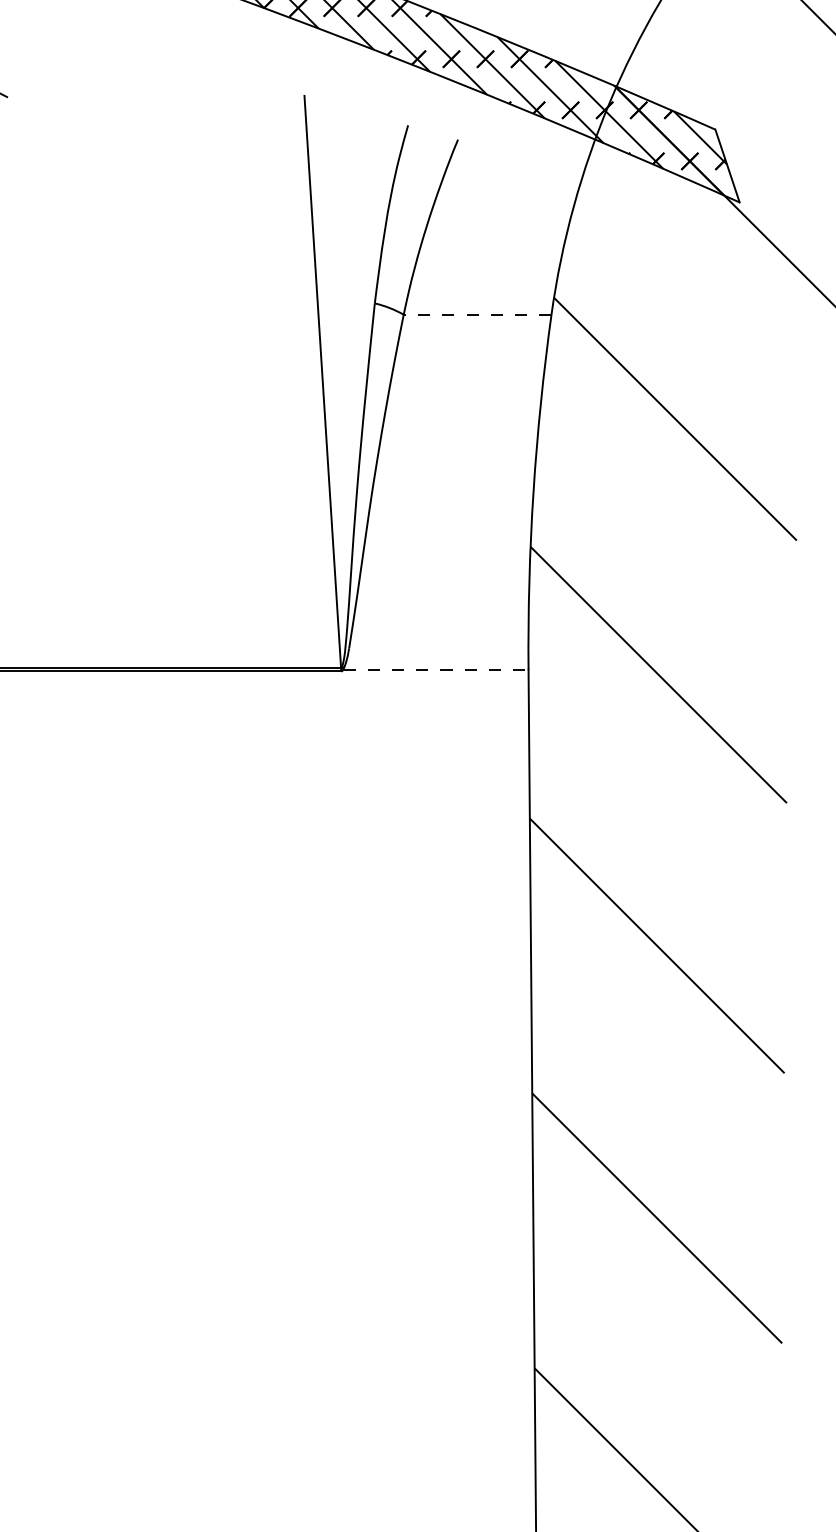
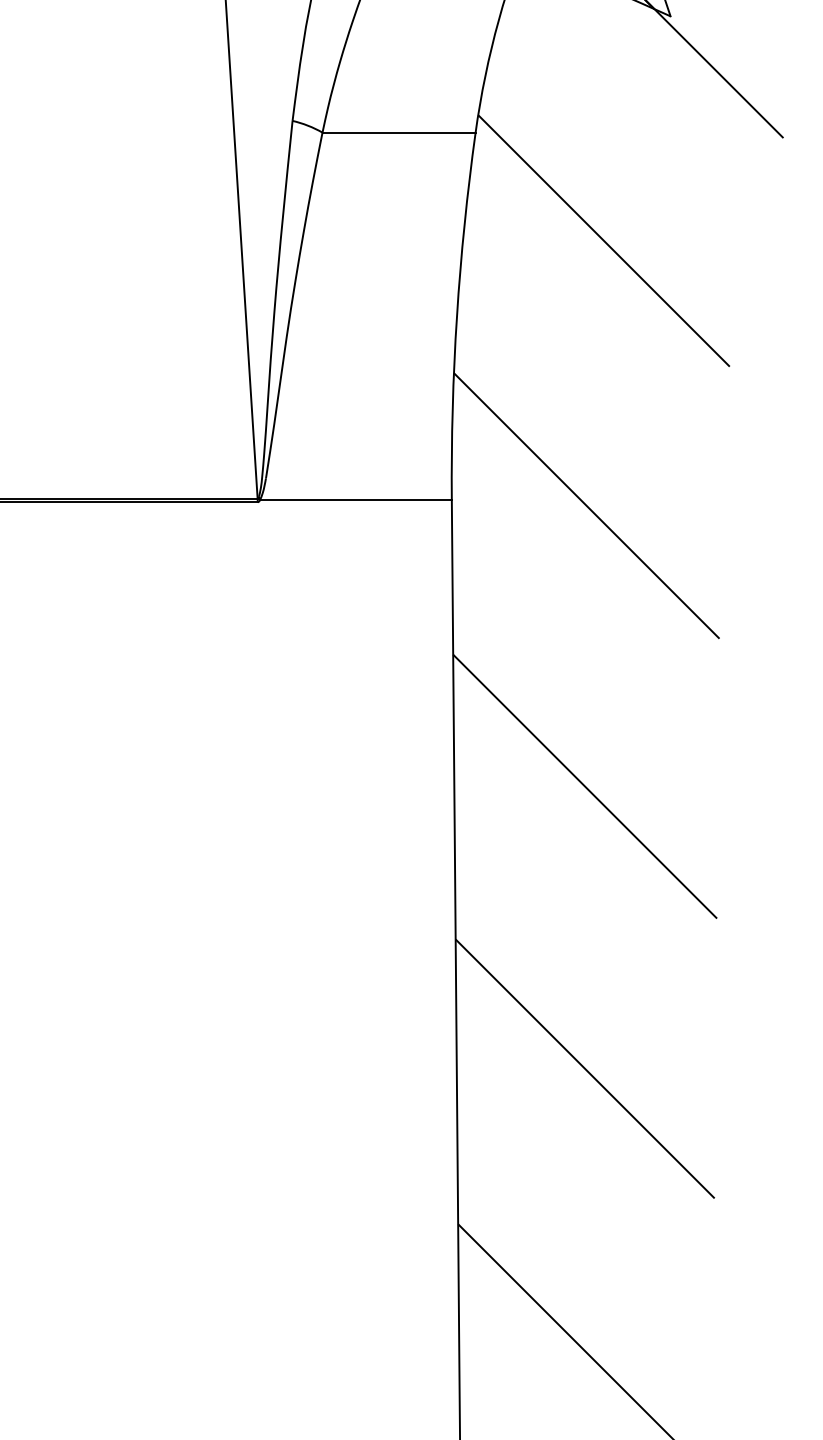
line: (477, 314) -> (398, 132), dashed -> solid
line: (435, 669) -> (355, 500), dashed -> solid

